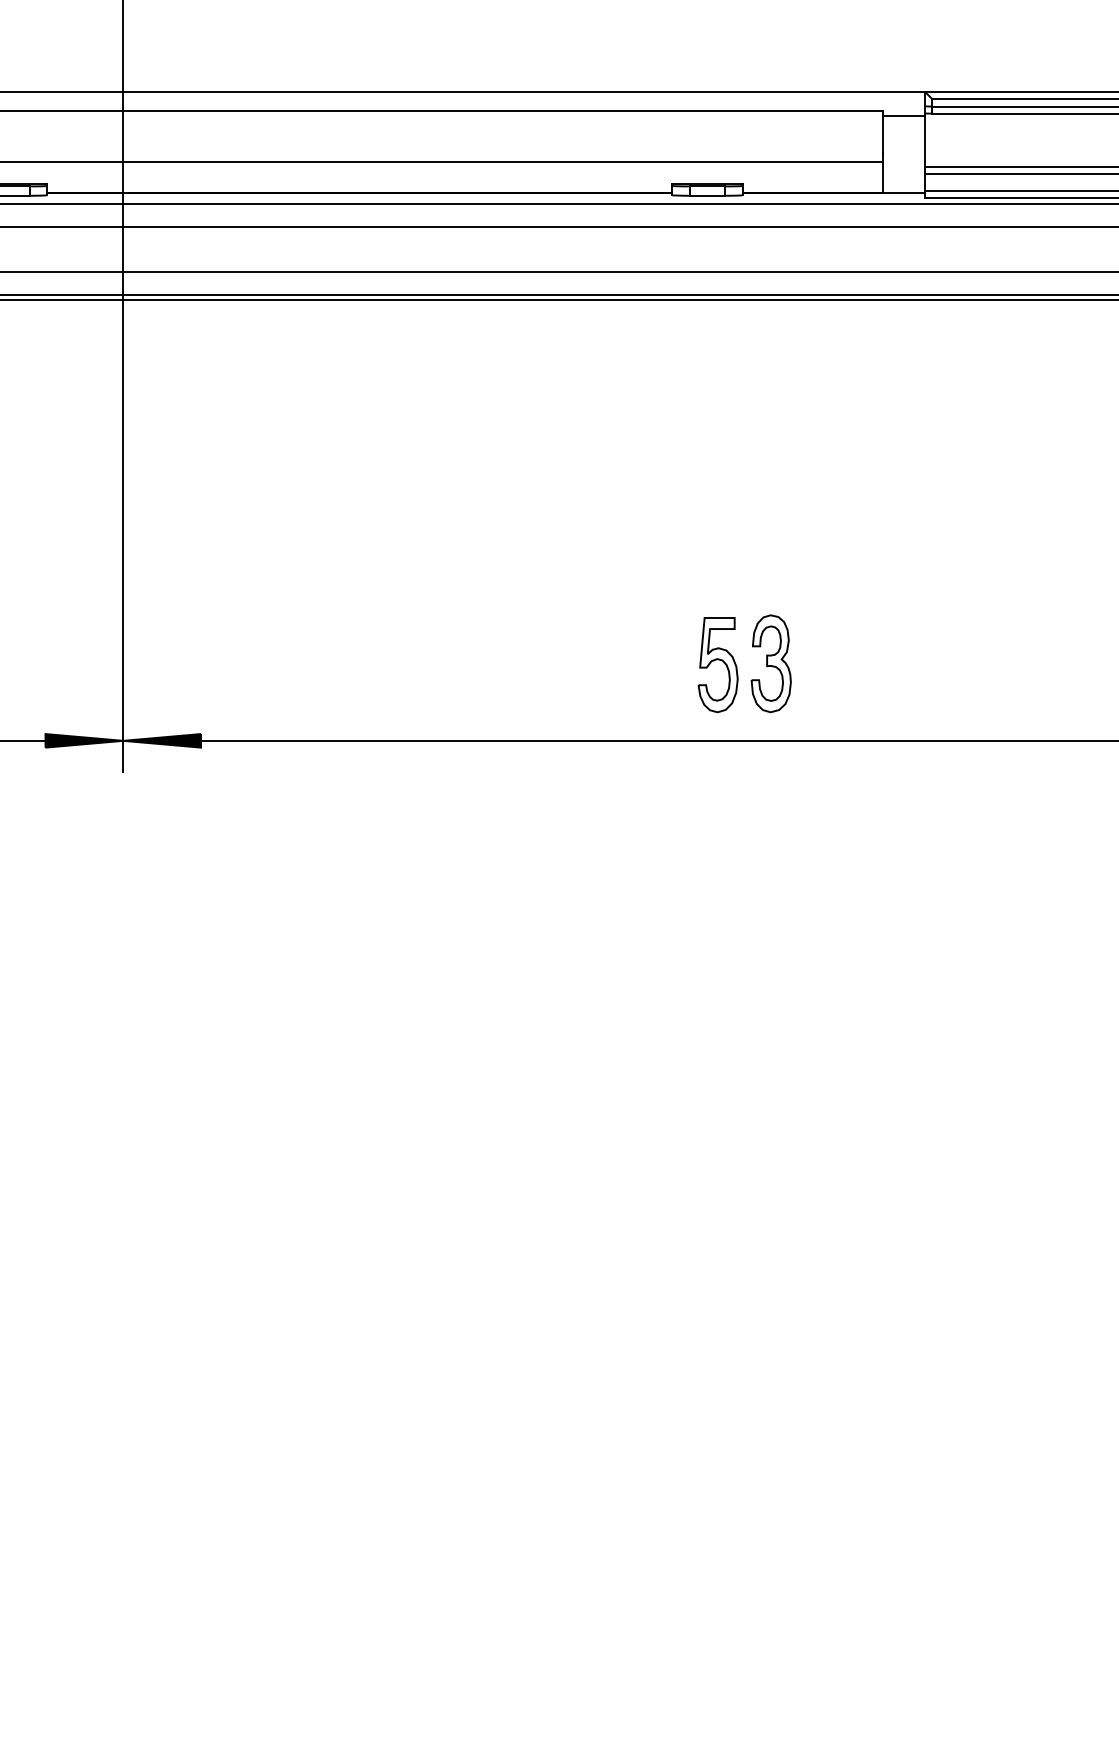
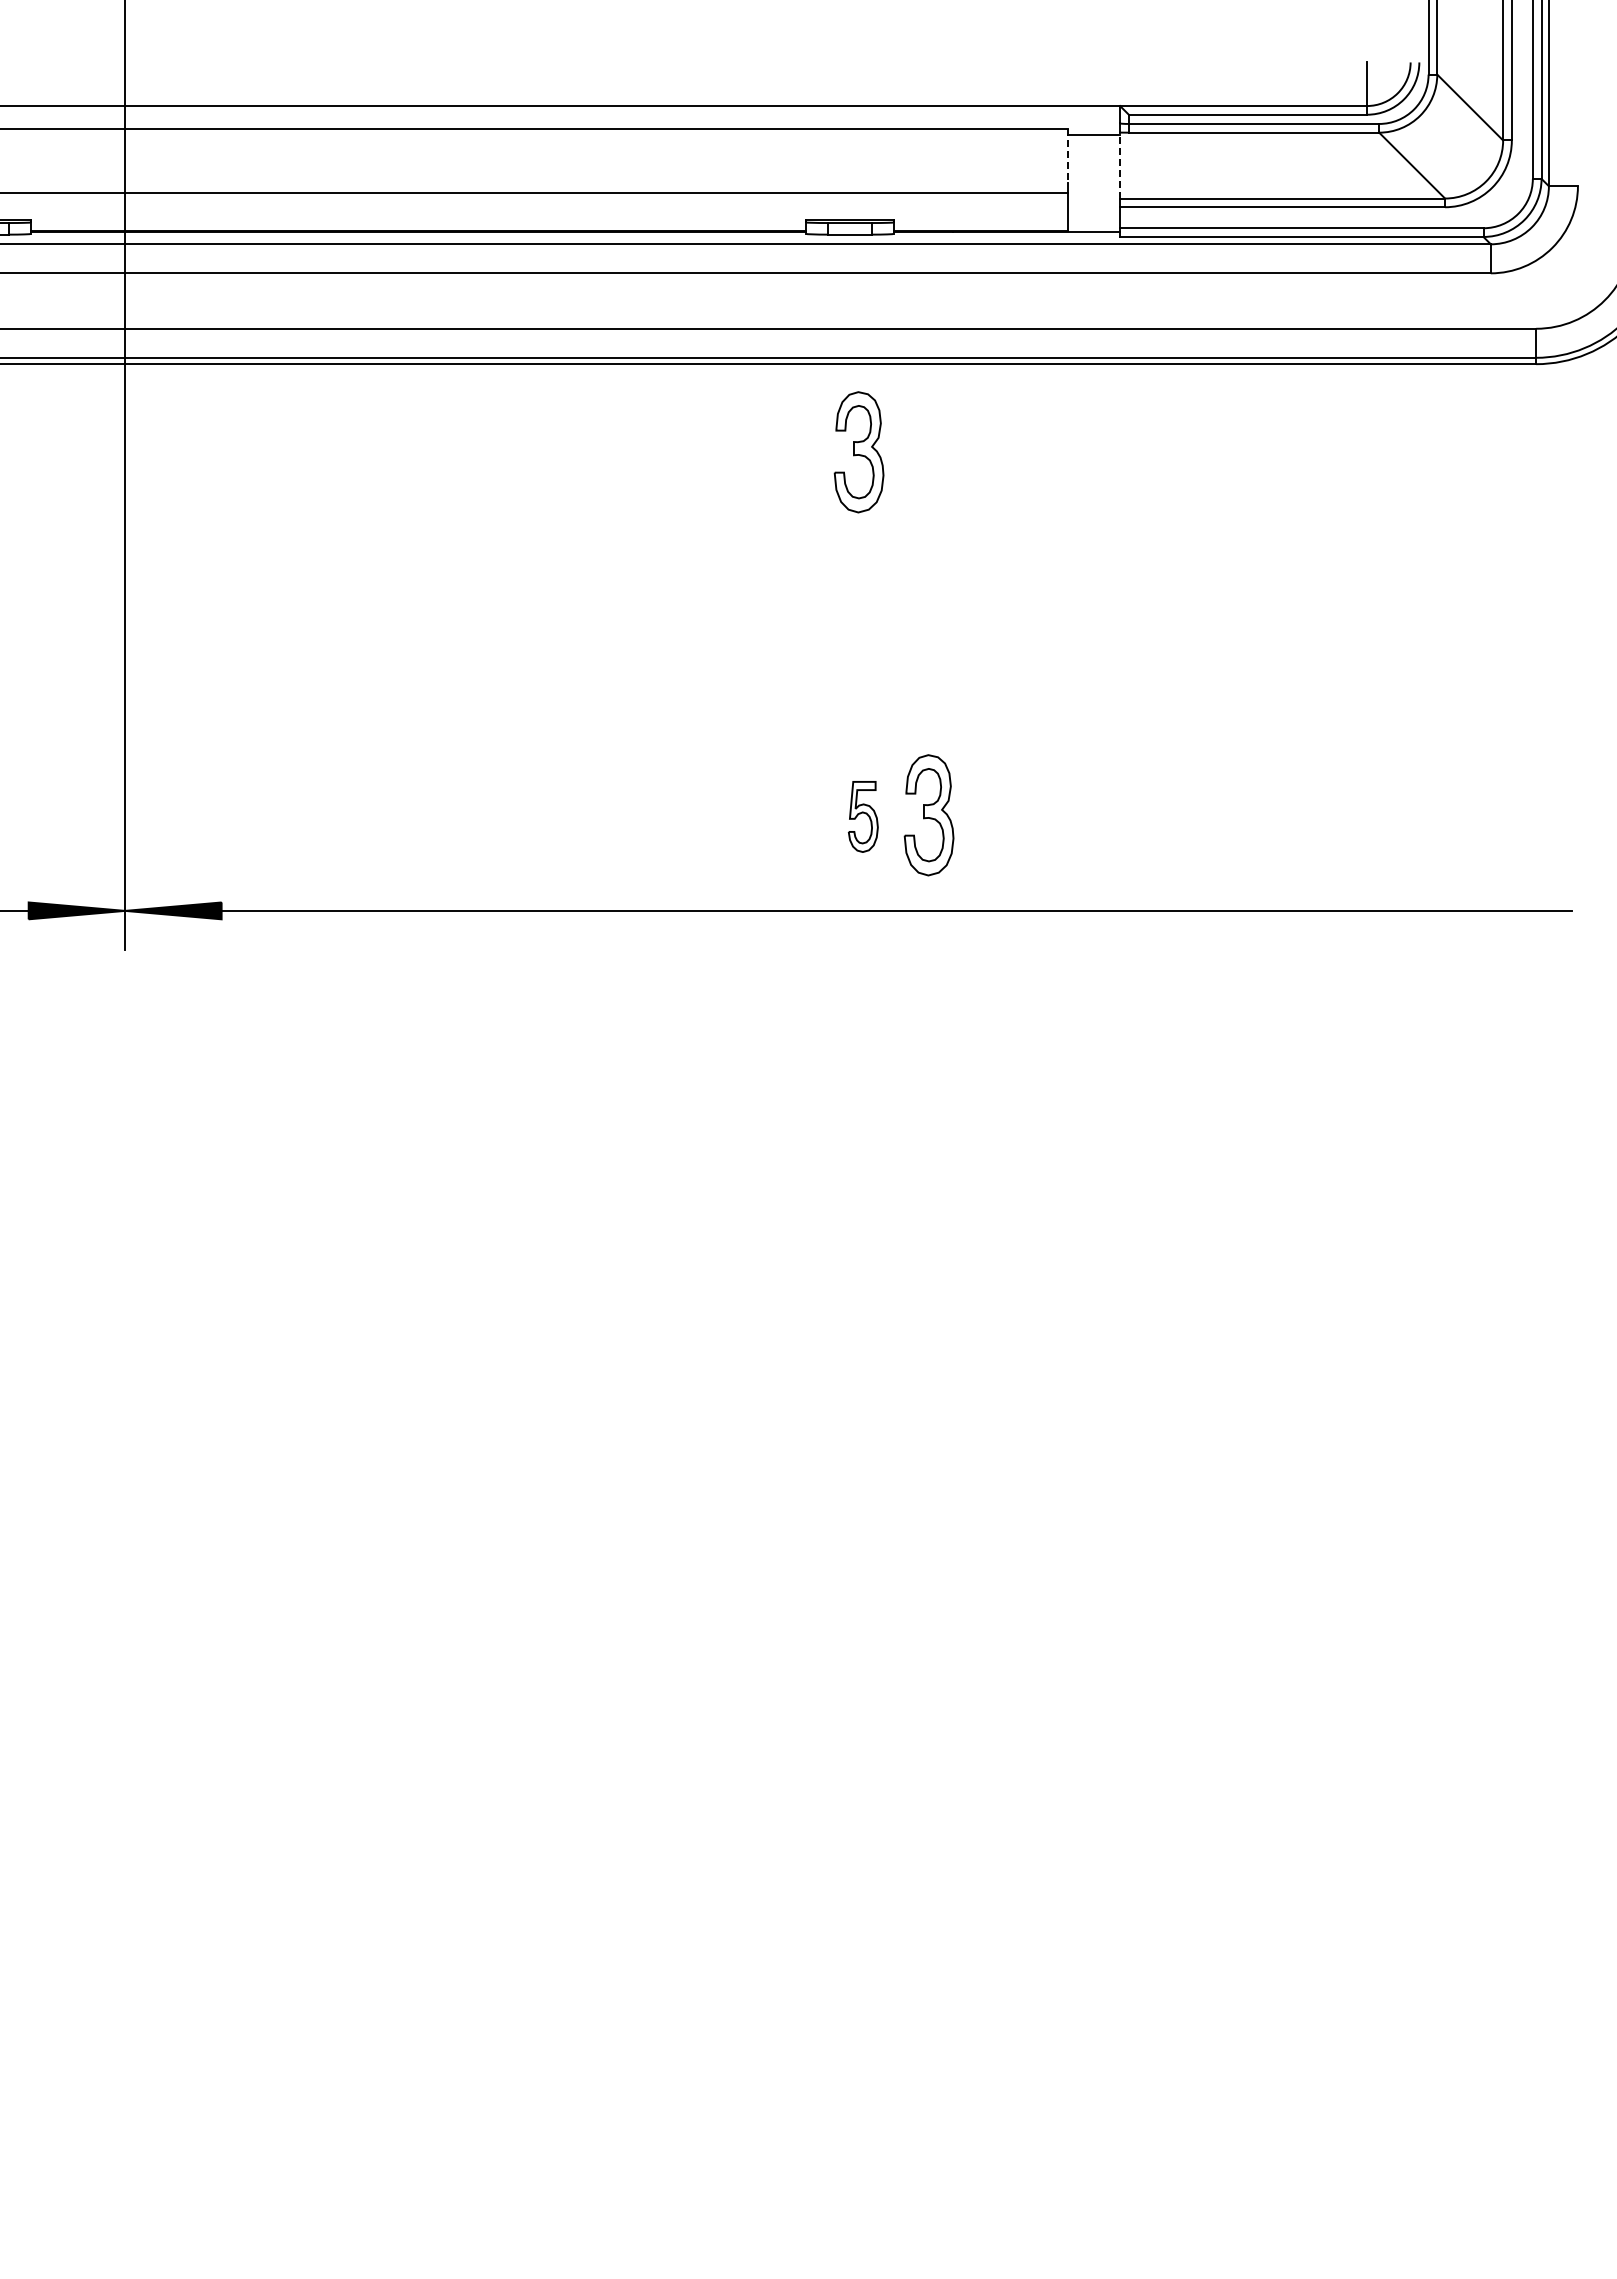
line: (882, 132) -> (1067, 156), solid -> dashed
line: (925, 140) -> (1120, 165), solid -> dashed
part: (714, 371) -> (858, 452), added
part: (718, 664) -> (863, 816), size x0.6

